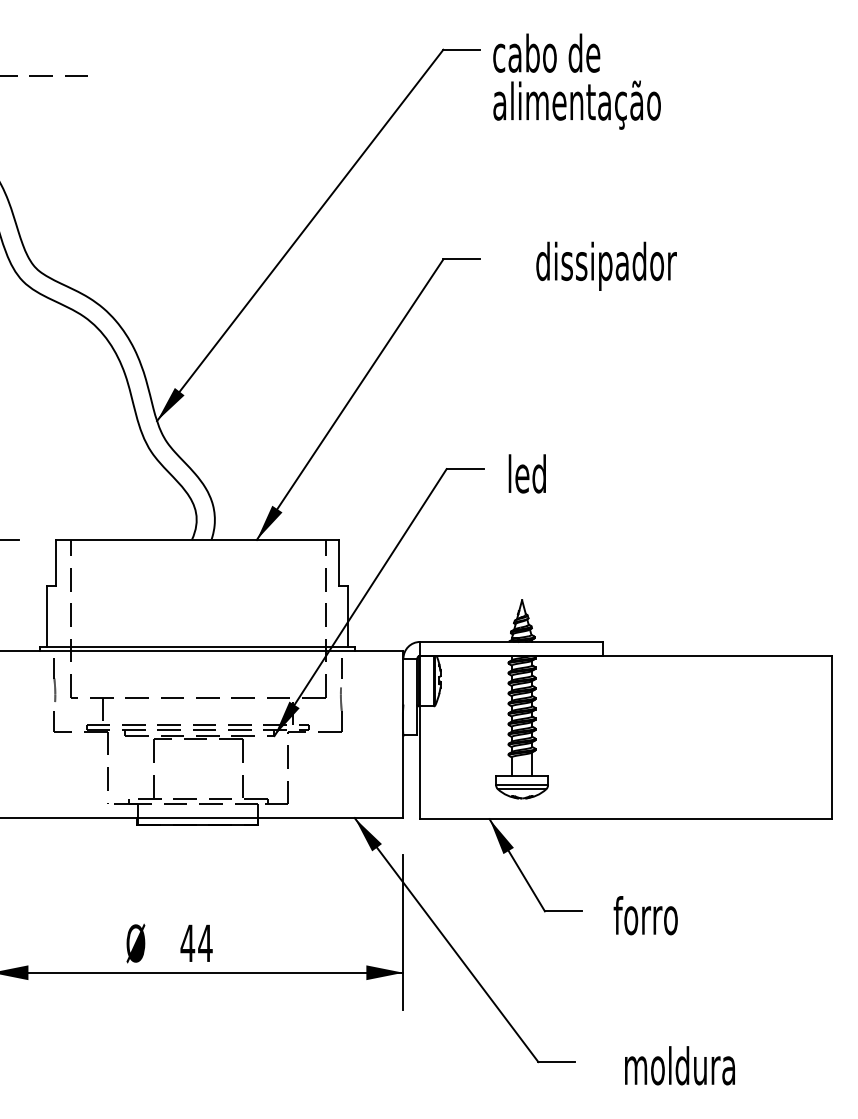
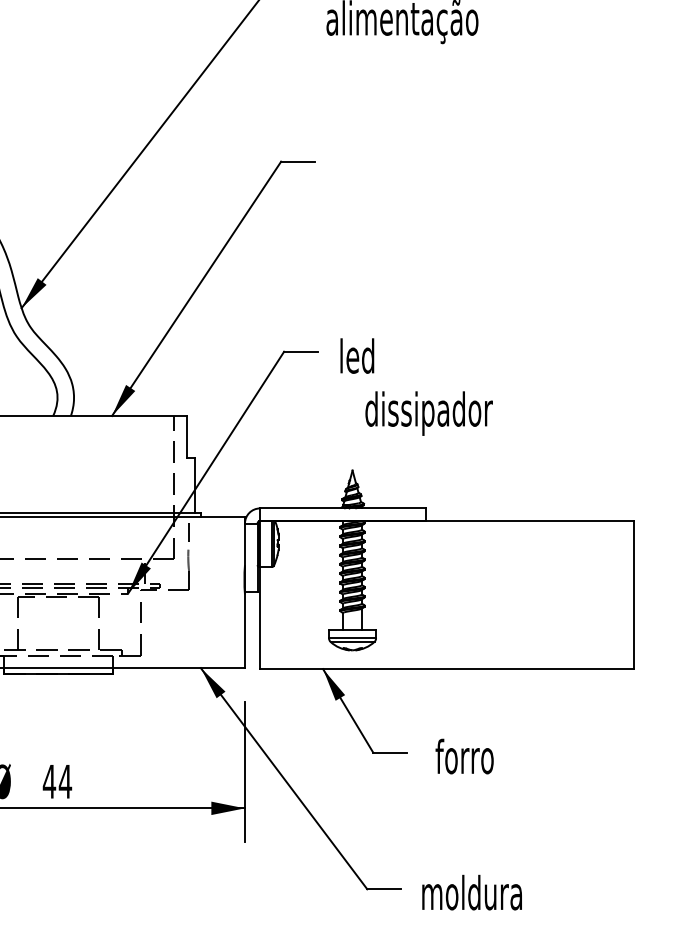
text: (606, 265) -> (429, 412), moved
text: (679, 1065) -> (471, 892), moved

